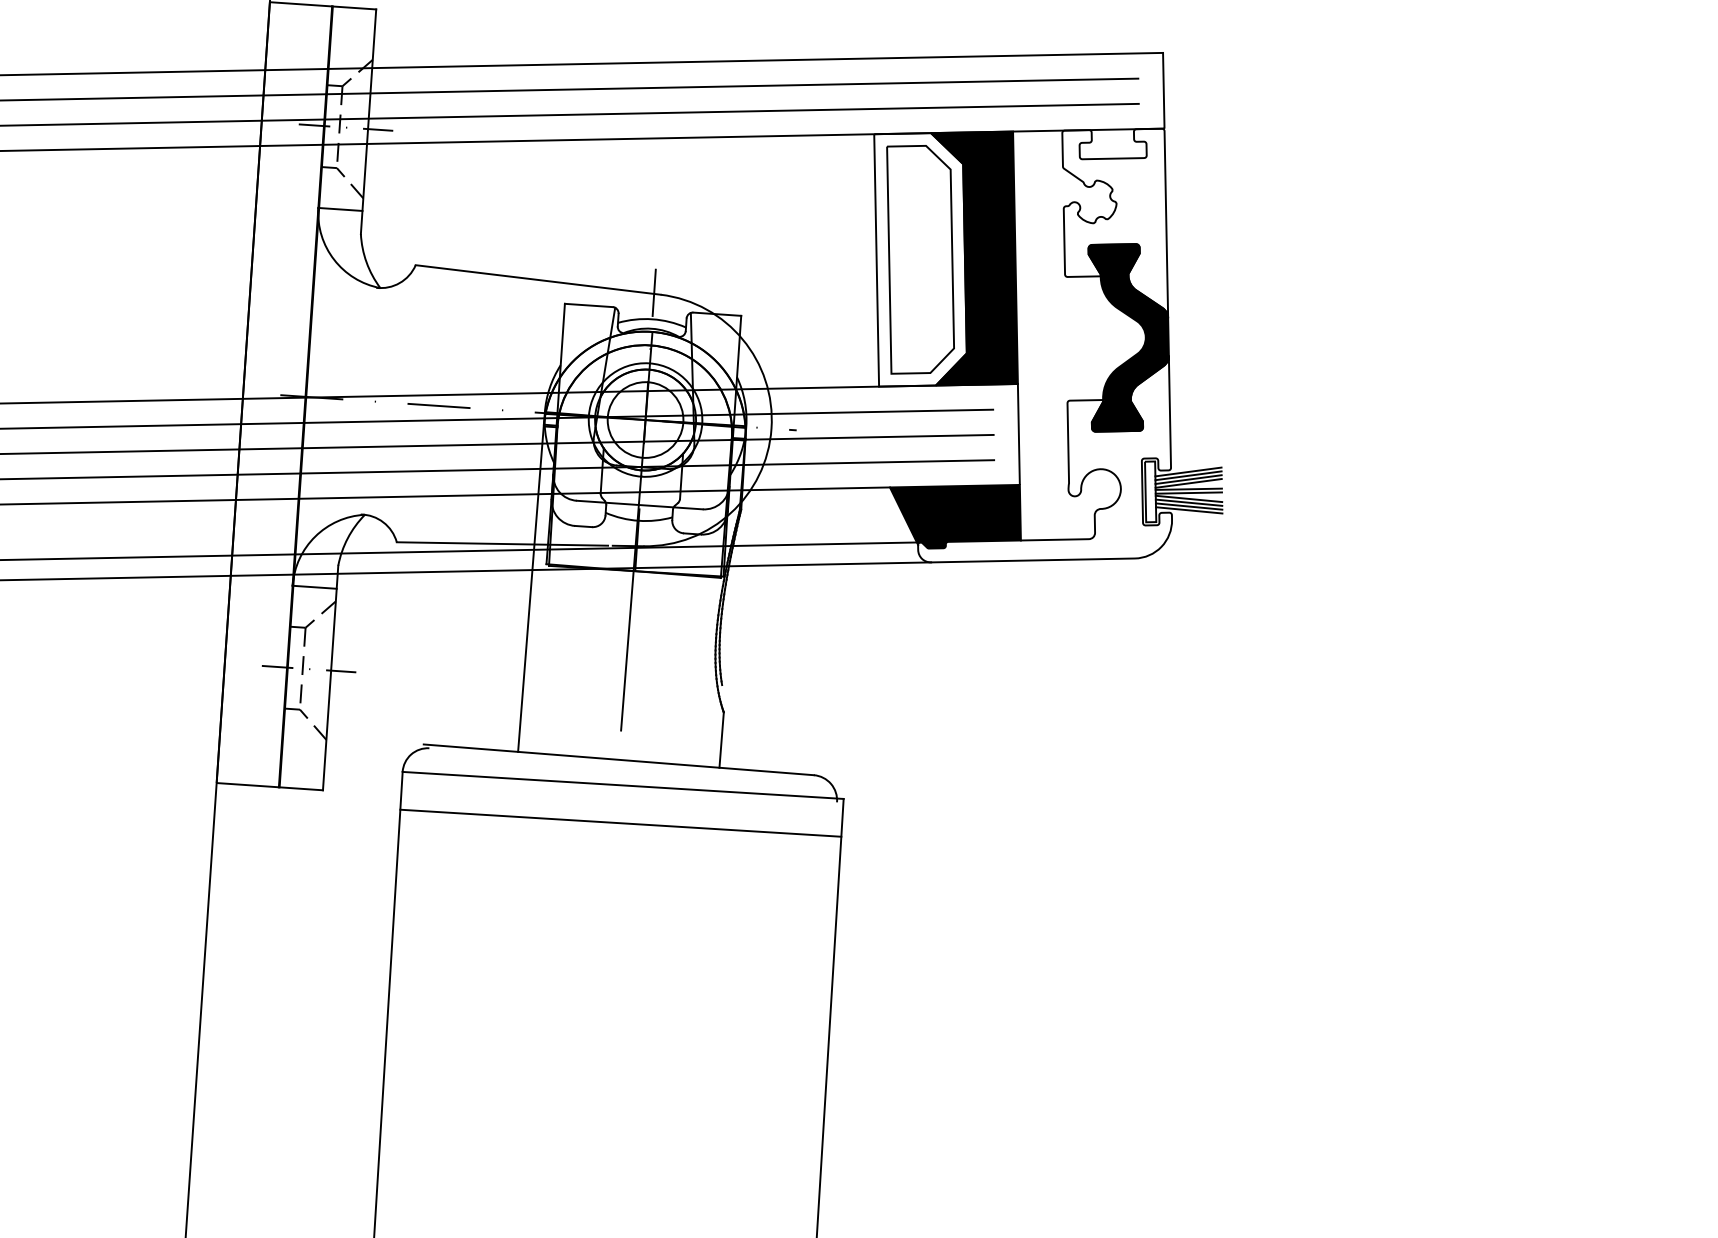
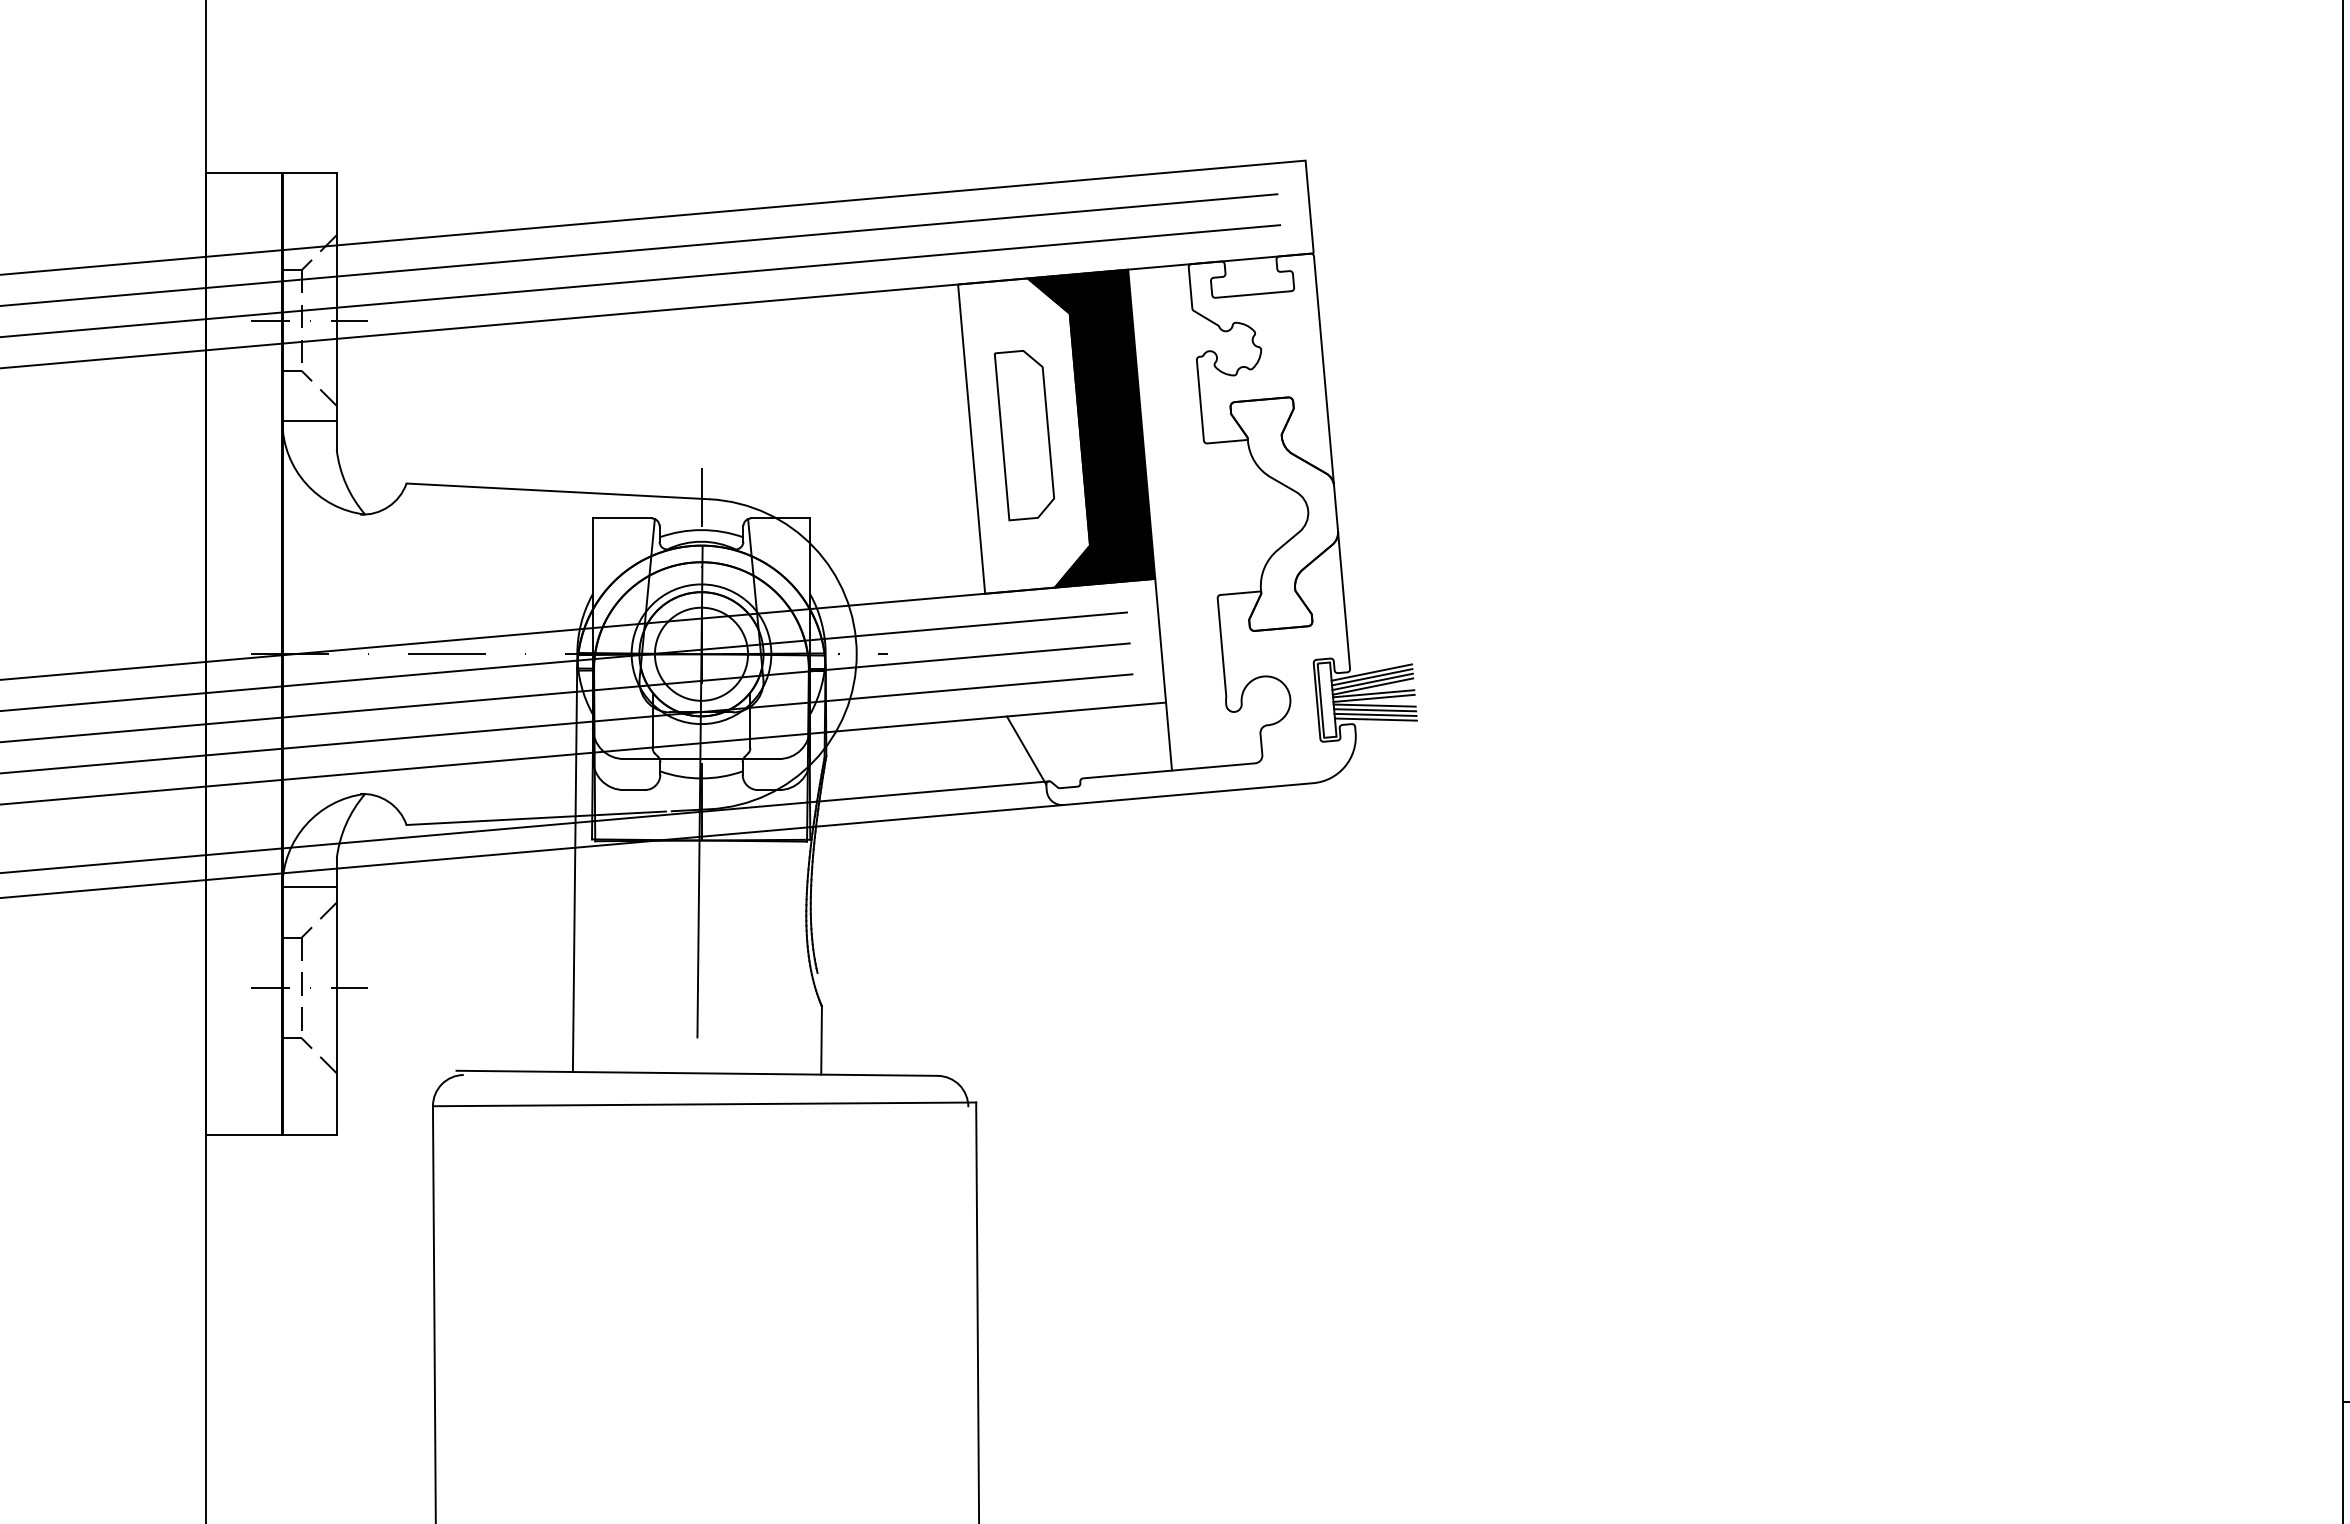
part: (919, 260) -> (1024, 435), size x0.6
fill: (1126, 338) -> (1284, 513), removed
fill: (955, 515) -> (1089, 745), removed
line: (620, 822) -> (704, 1150), removed

